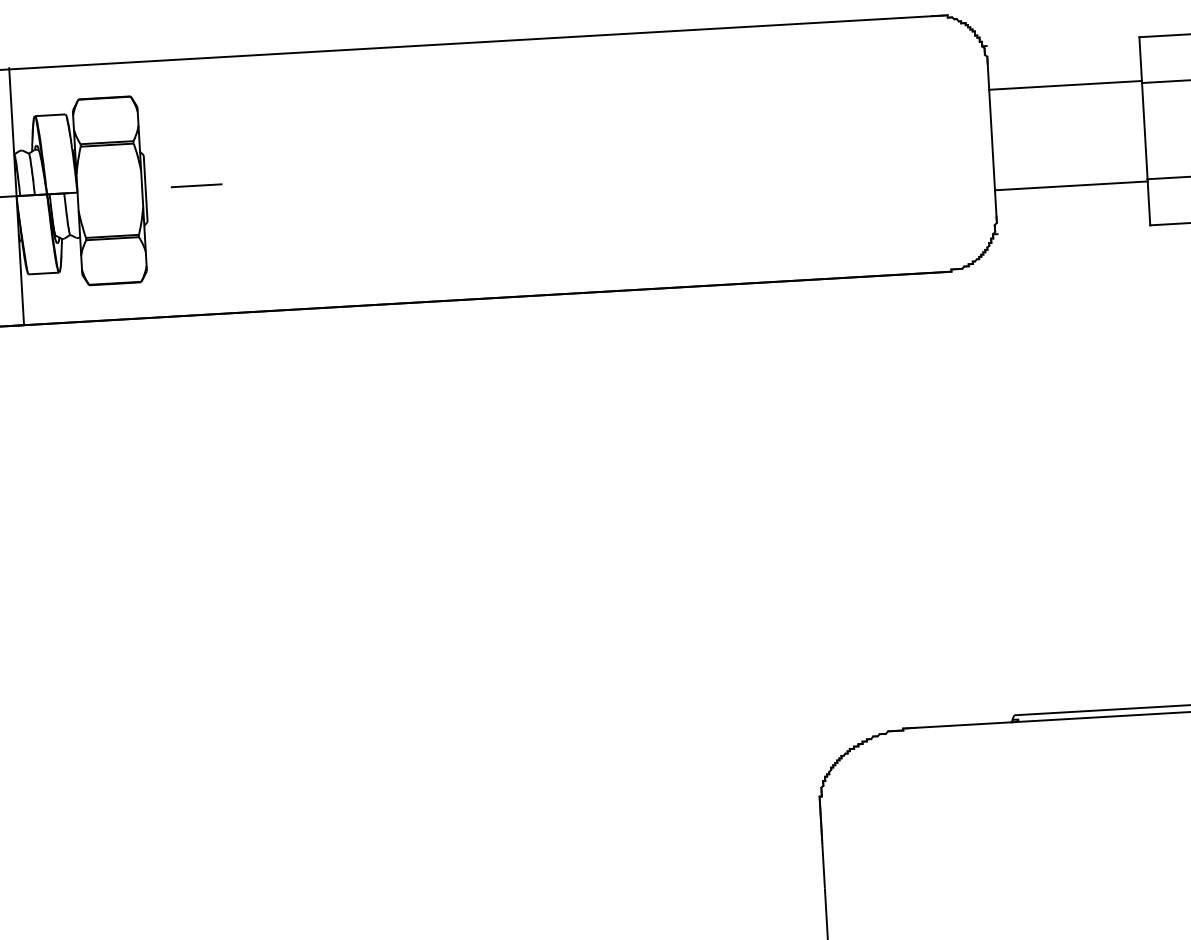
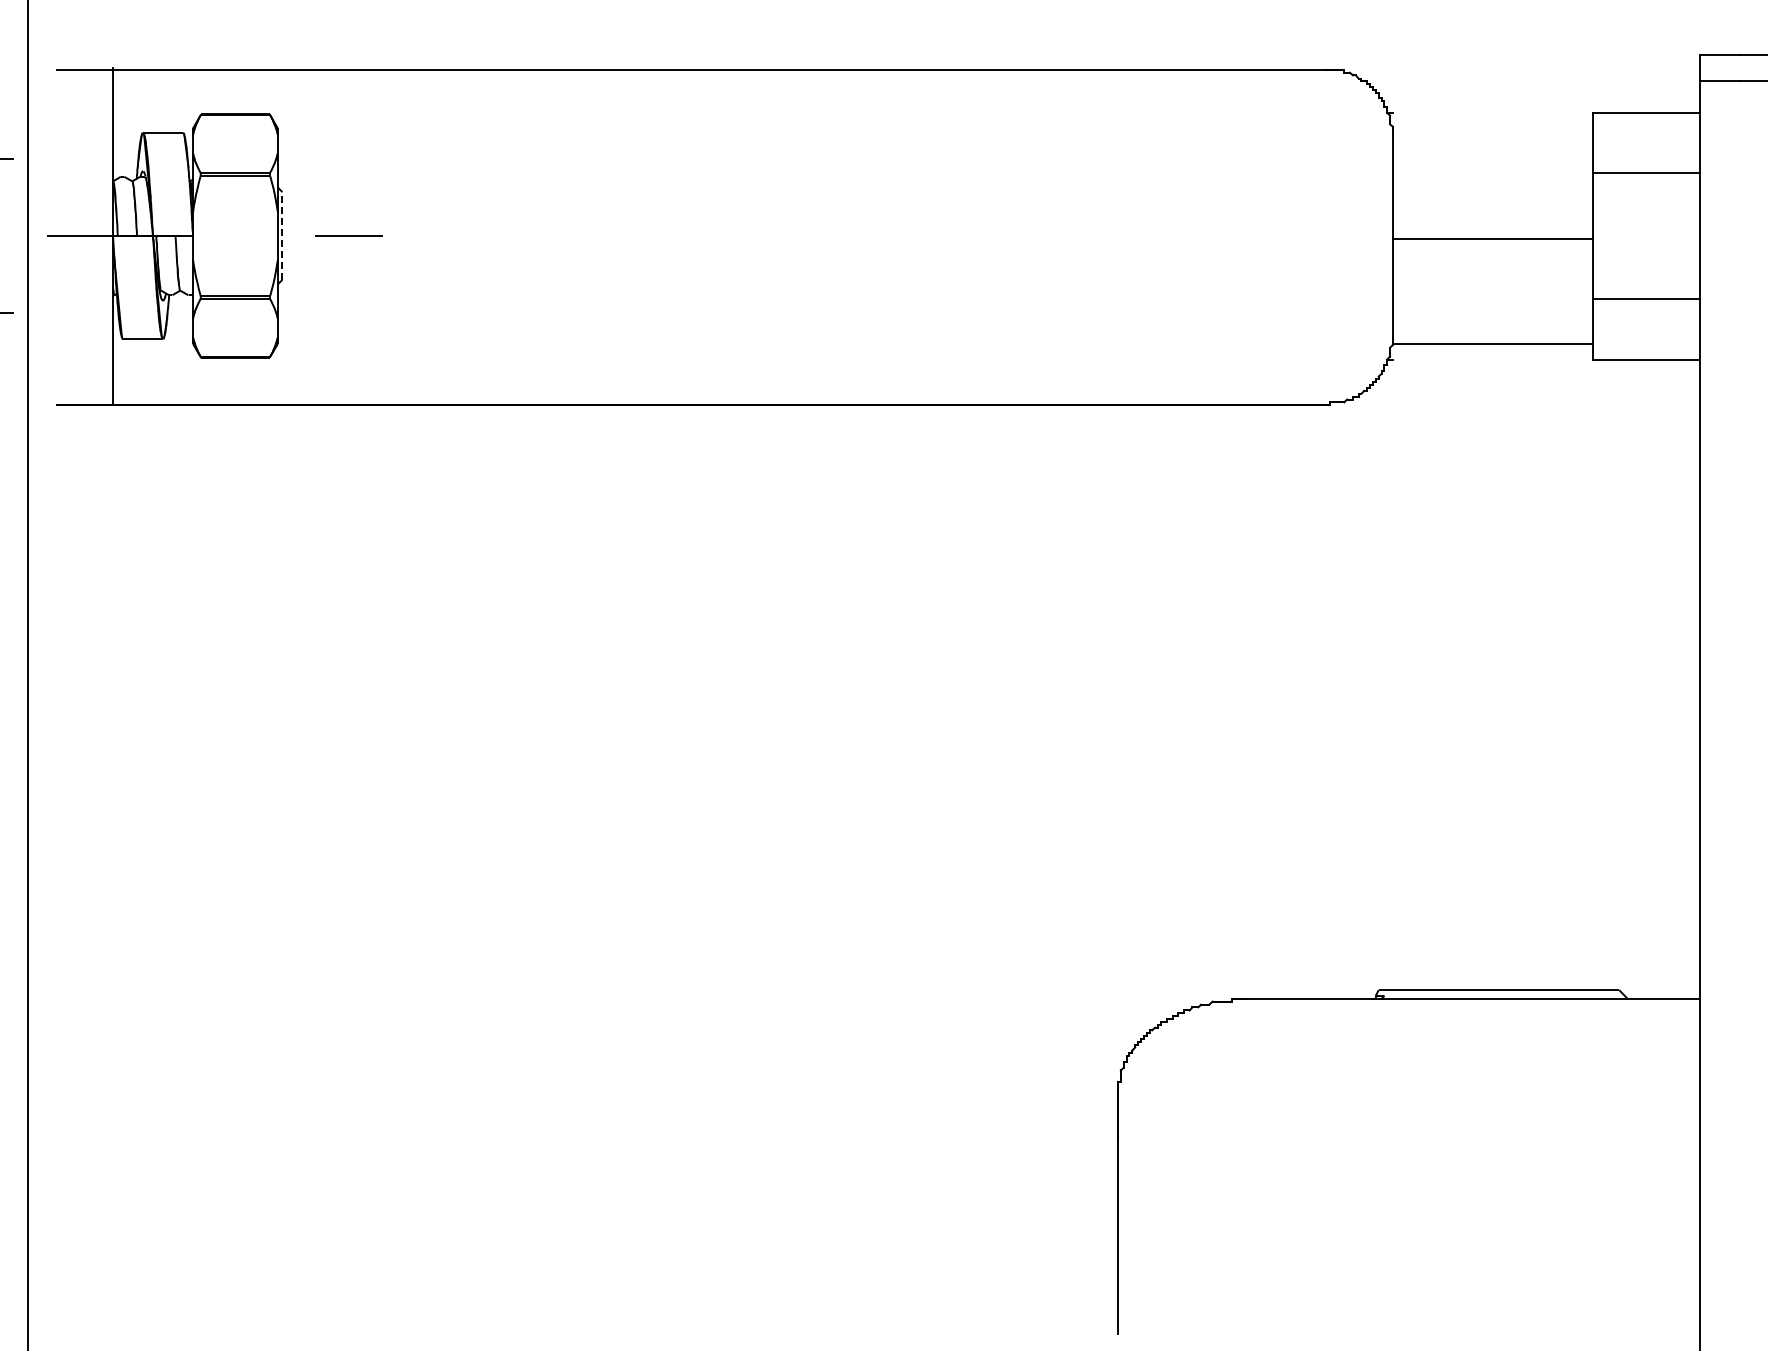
line: (1065, 85) -> (1493, 239), moved
line: (1071, 186) -> (1493, 344), moved
line: (145, 189) -> (282, 236), solid -> dashed

